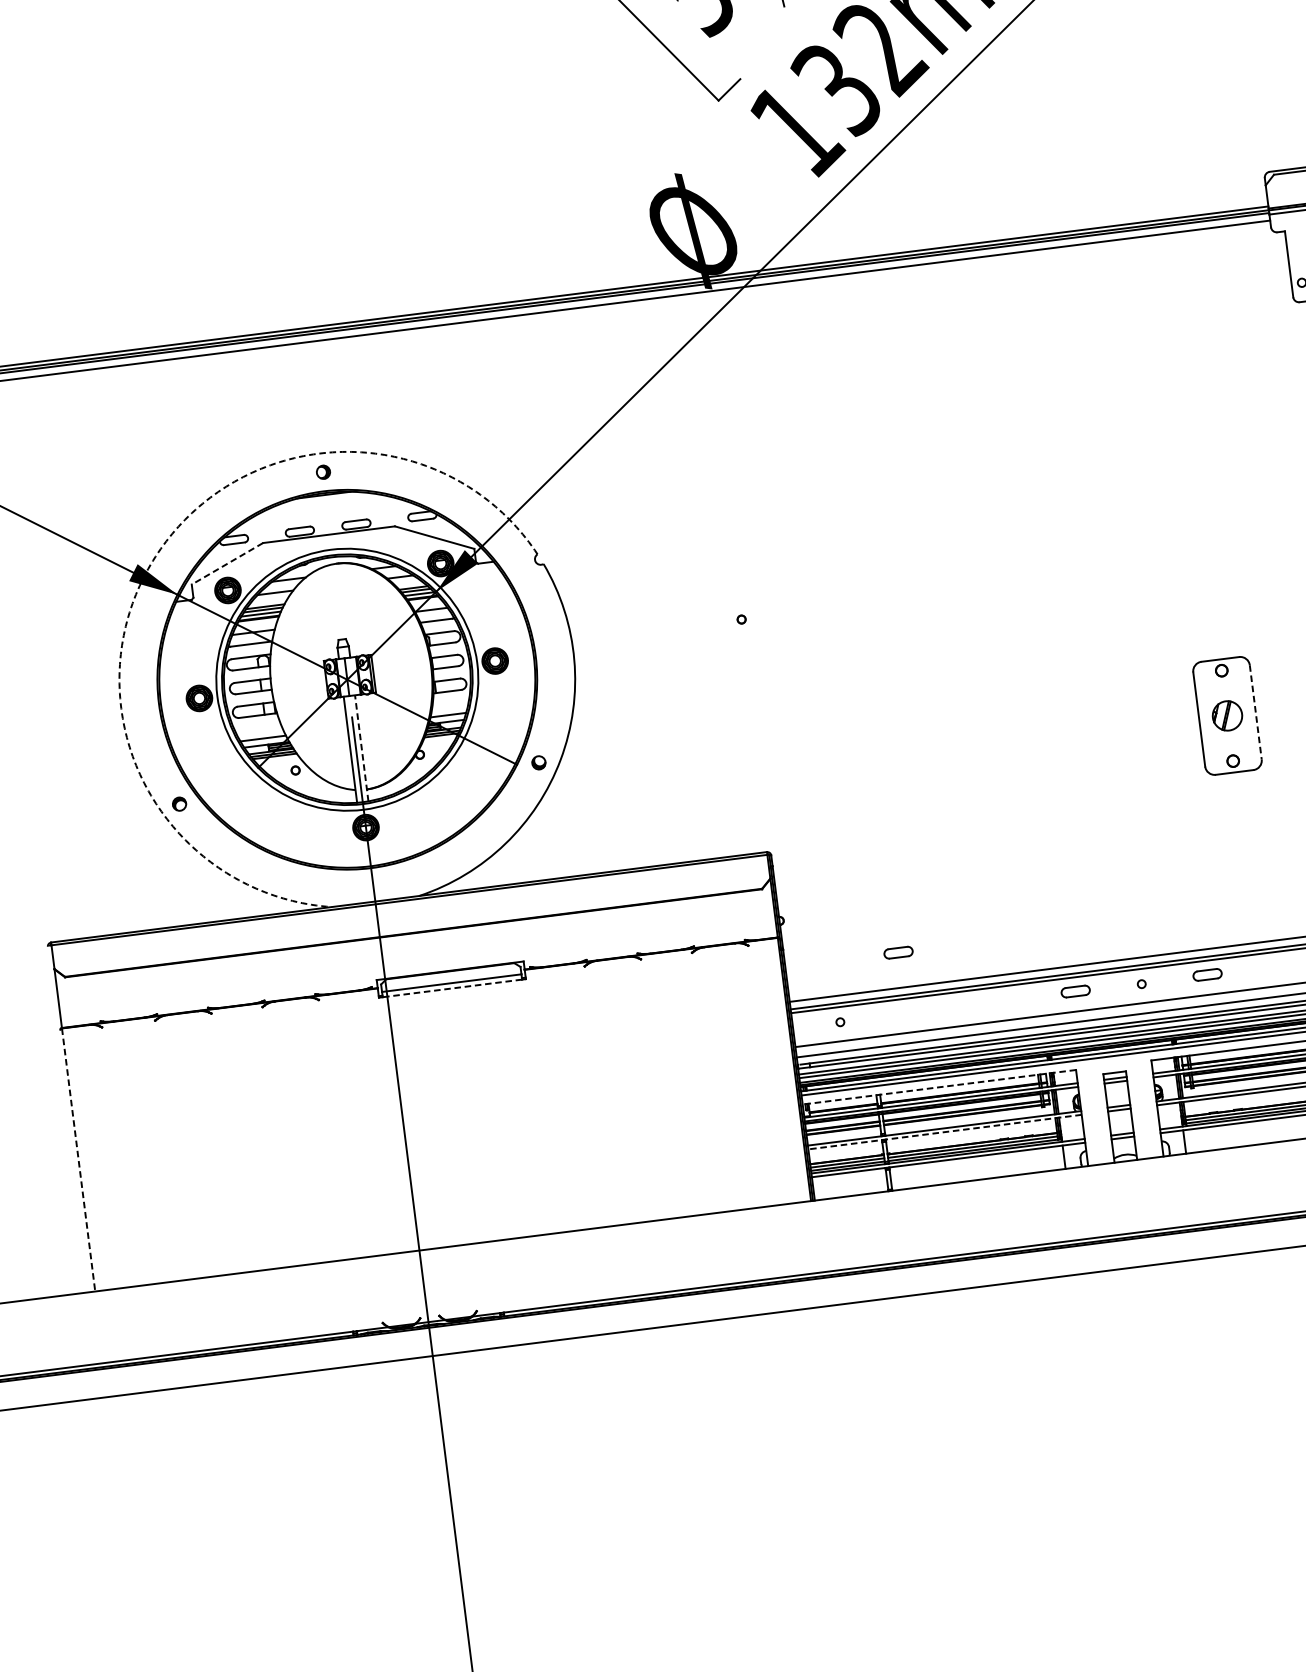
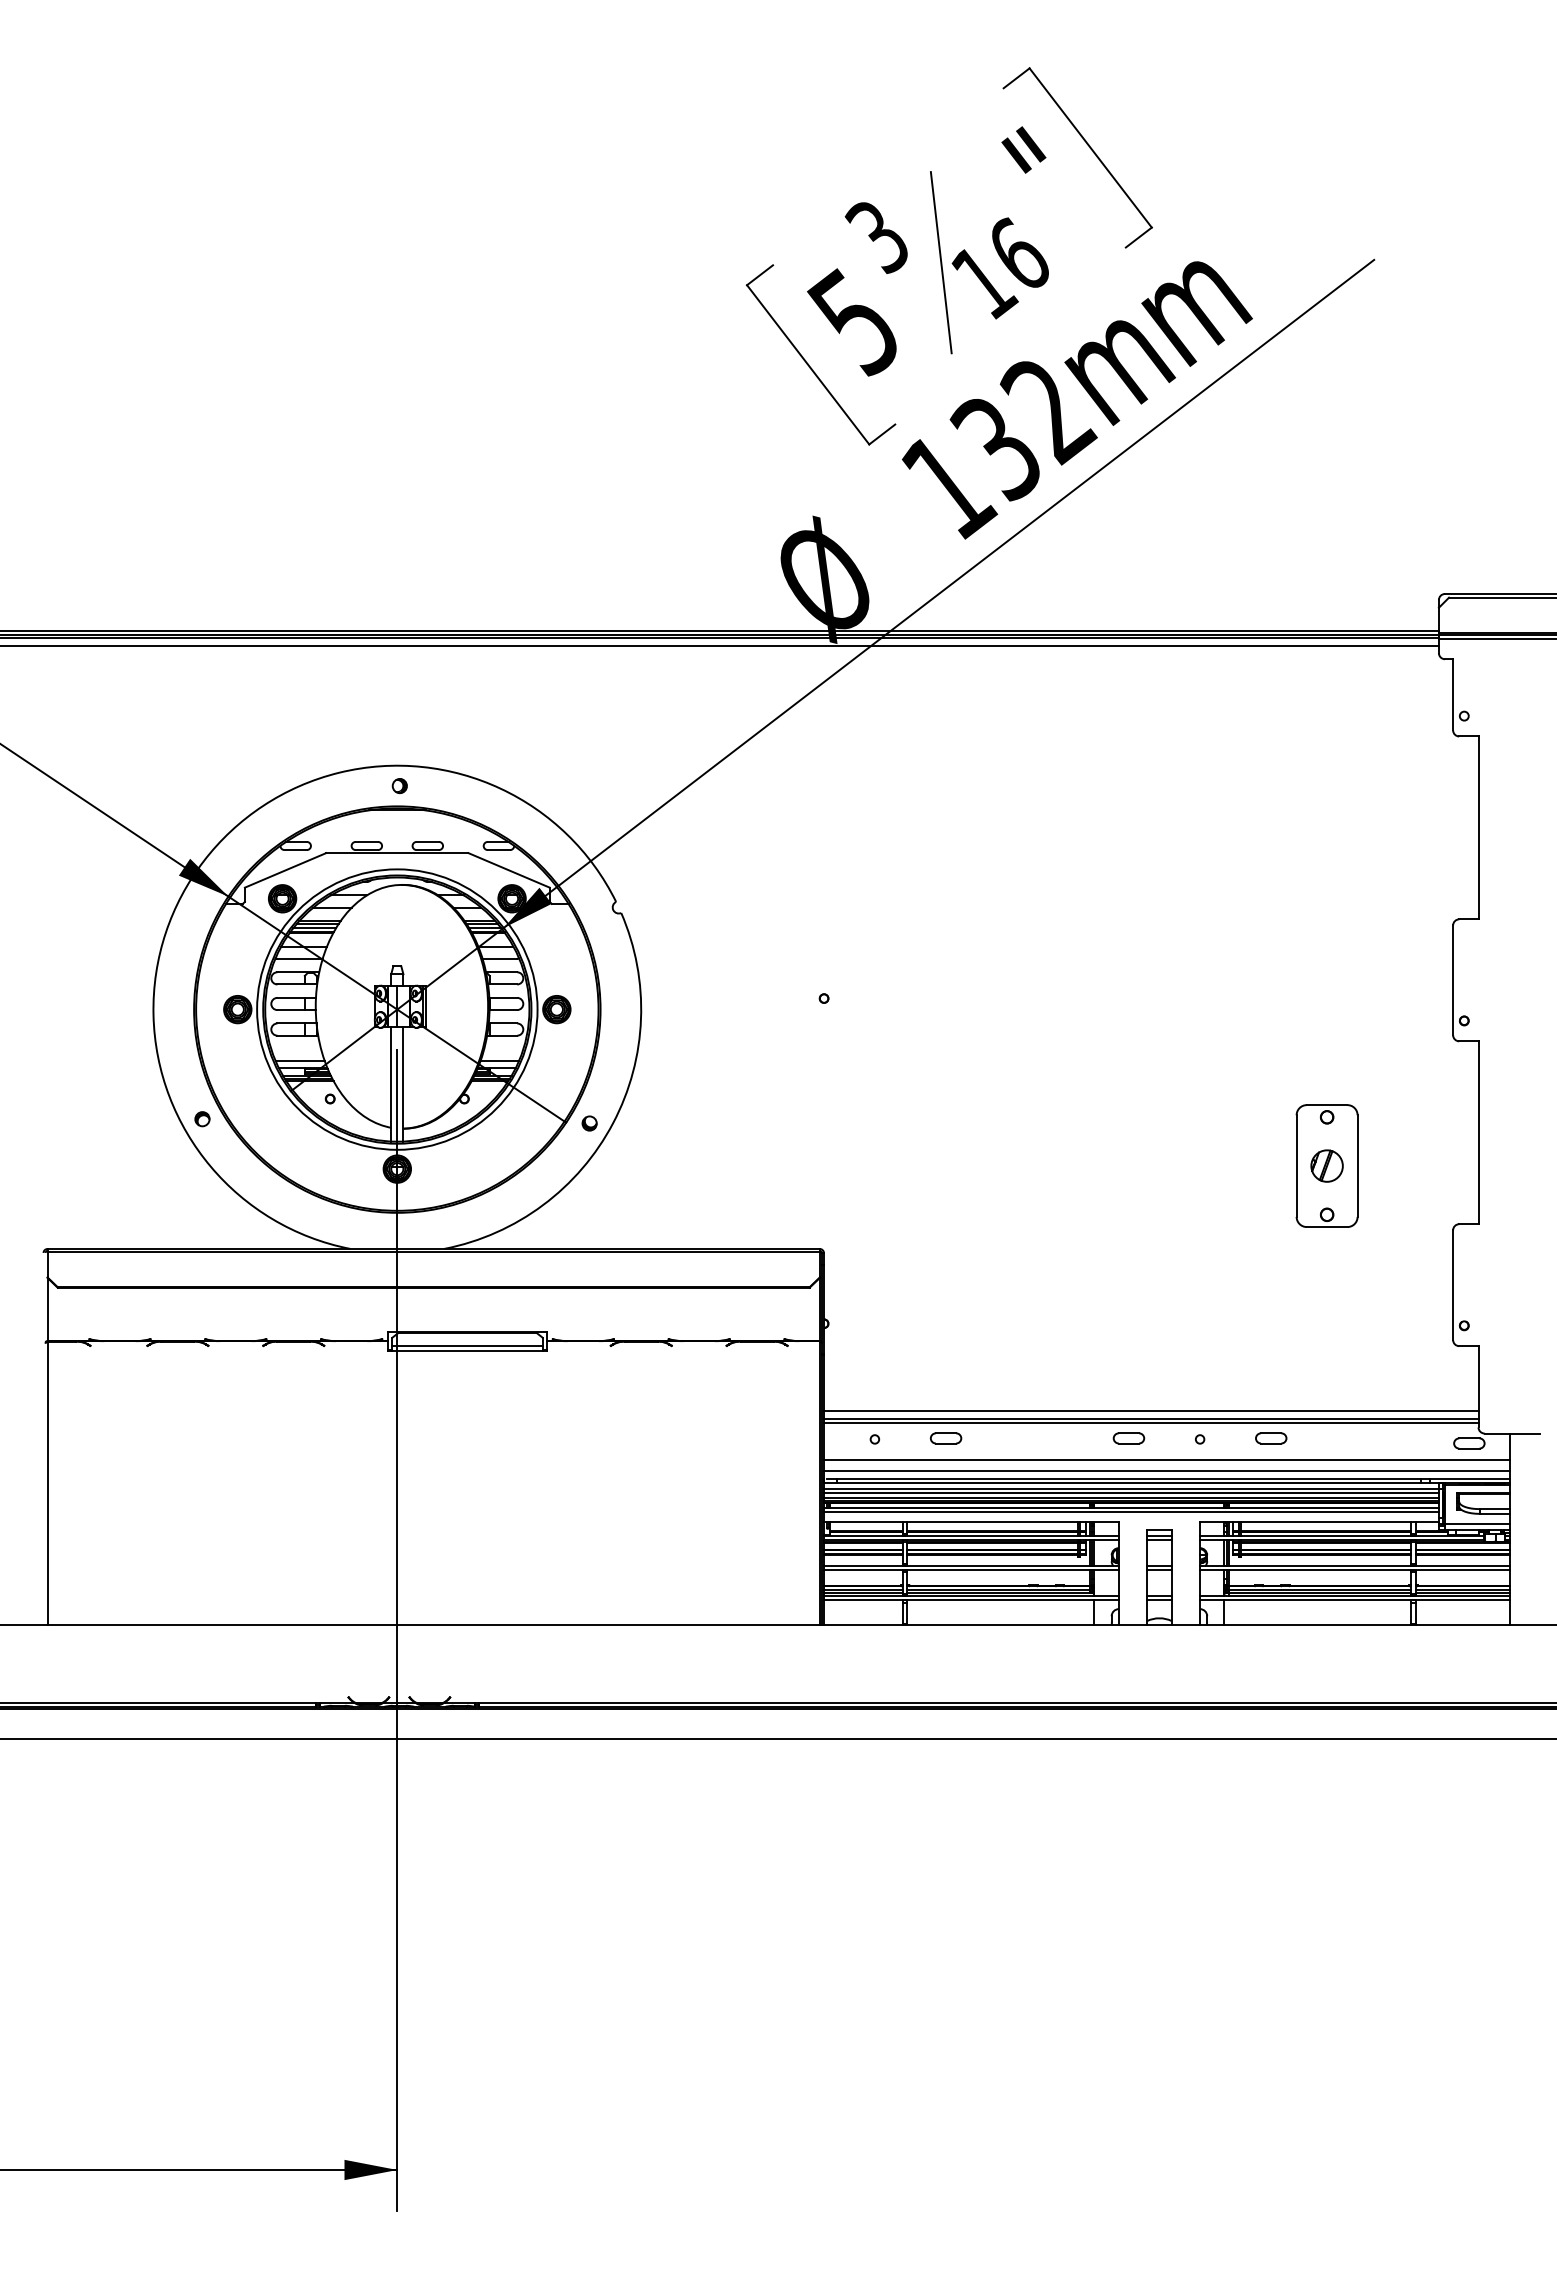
line: (227, 563) -> (285, 870), dashed -> solid
arc: (150, 565) -> (203, 861), dashed -> solid
line: (1255, 712) -> (1357, 1166), dashed -> solid
line: (361, 747) -> (403, 1083), dashed -> solid
part: (898, 952) -> (945, 1438), moved
line: (452, 988) -> (467, 1351), dashed -> solid
line: (938, 1087) -> (970, 1521), dashed -> solid
line: (944, 1132) -> (970, 1570), dashed -> solid
line: (78, 1160) -> (47, 1483), dashed -> solid

